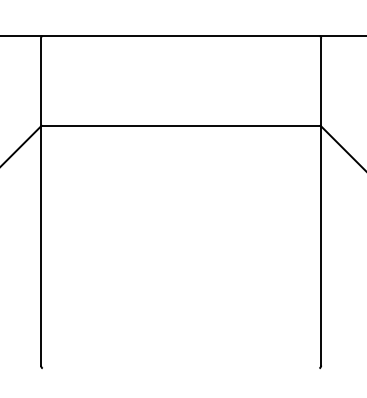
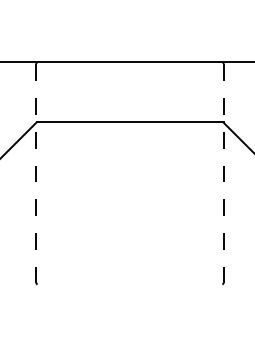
line: (41, 202) -> (36, 173), solid -> dashed
line: (320, 202) -> (223, 173), solid -> dashed

